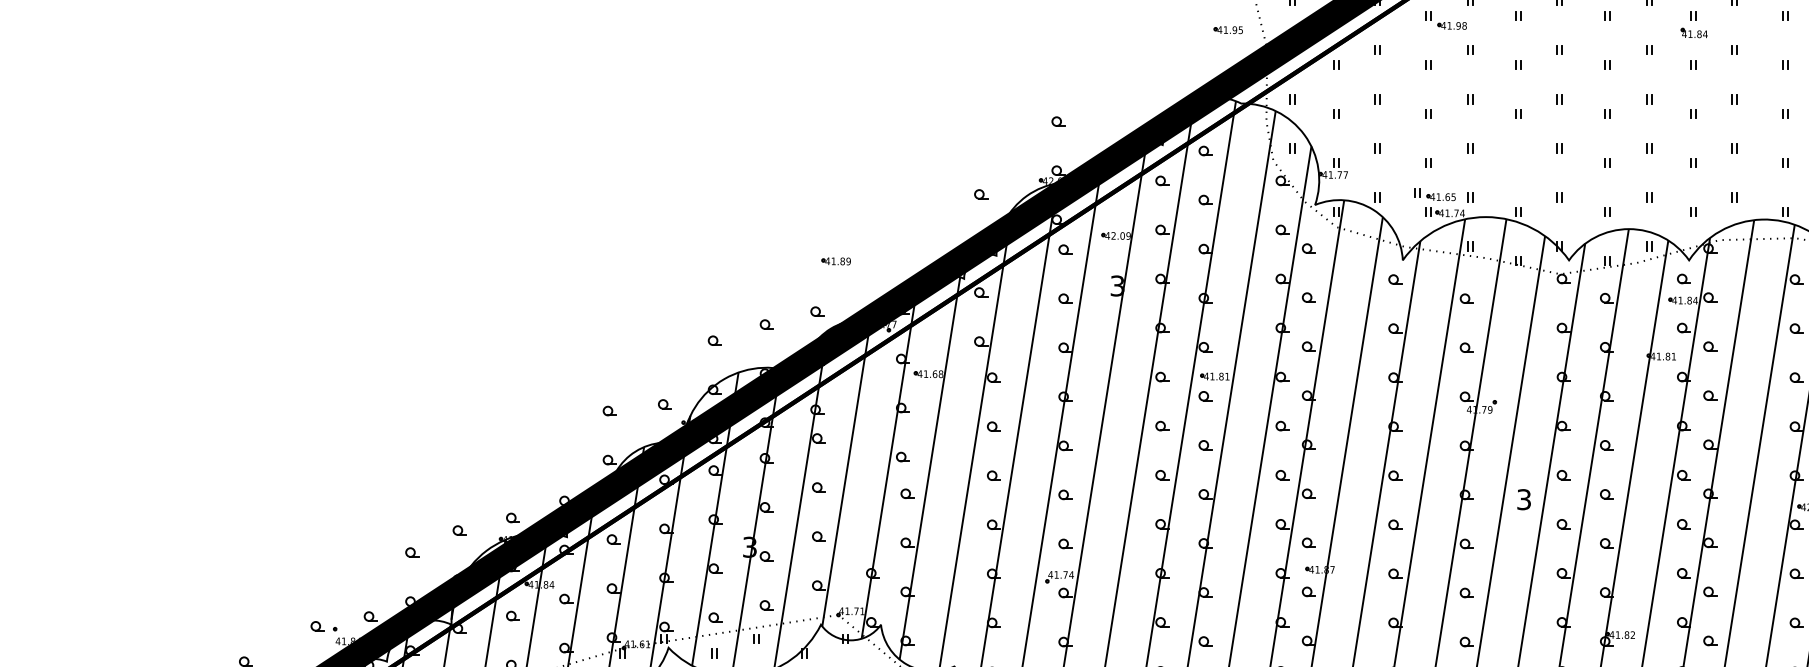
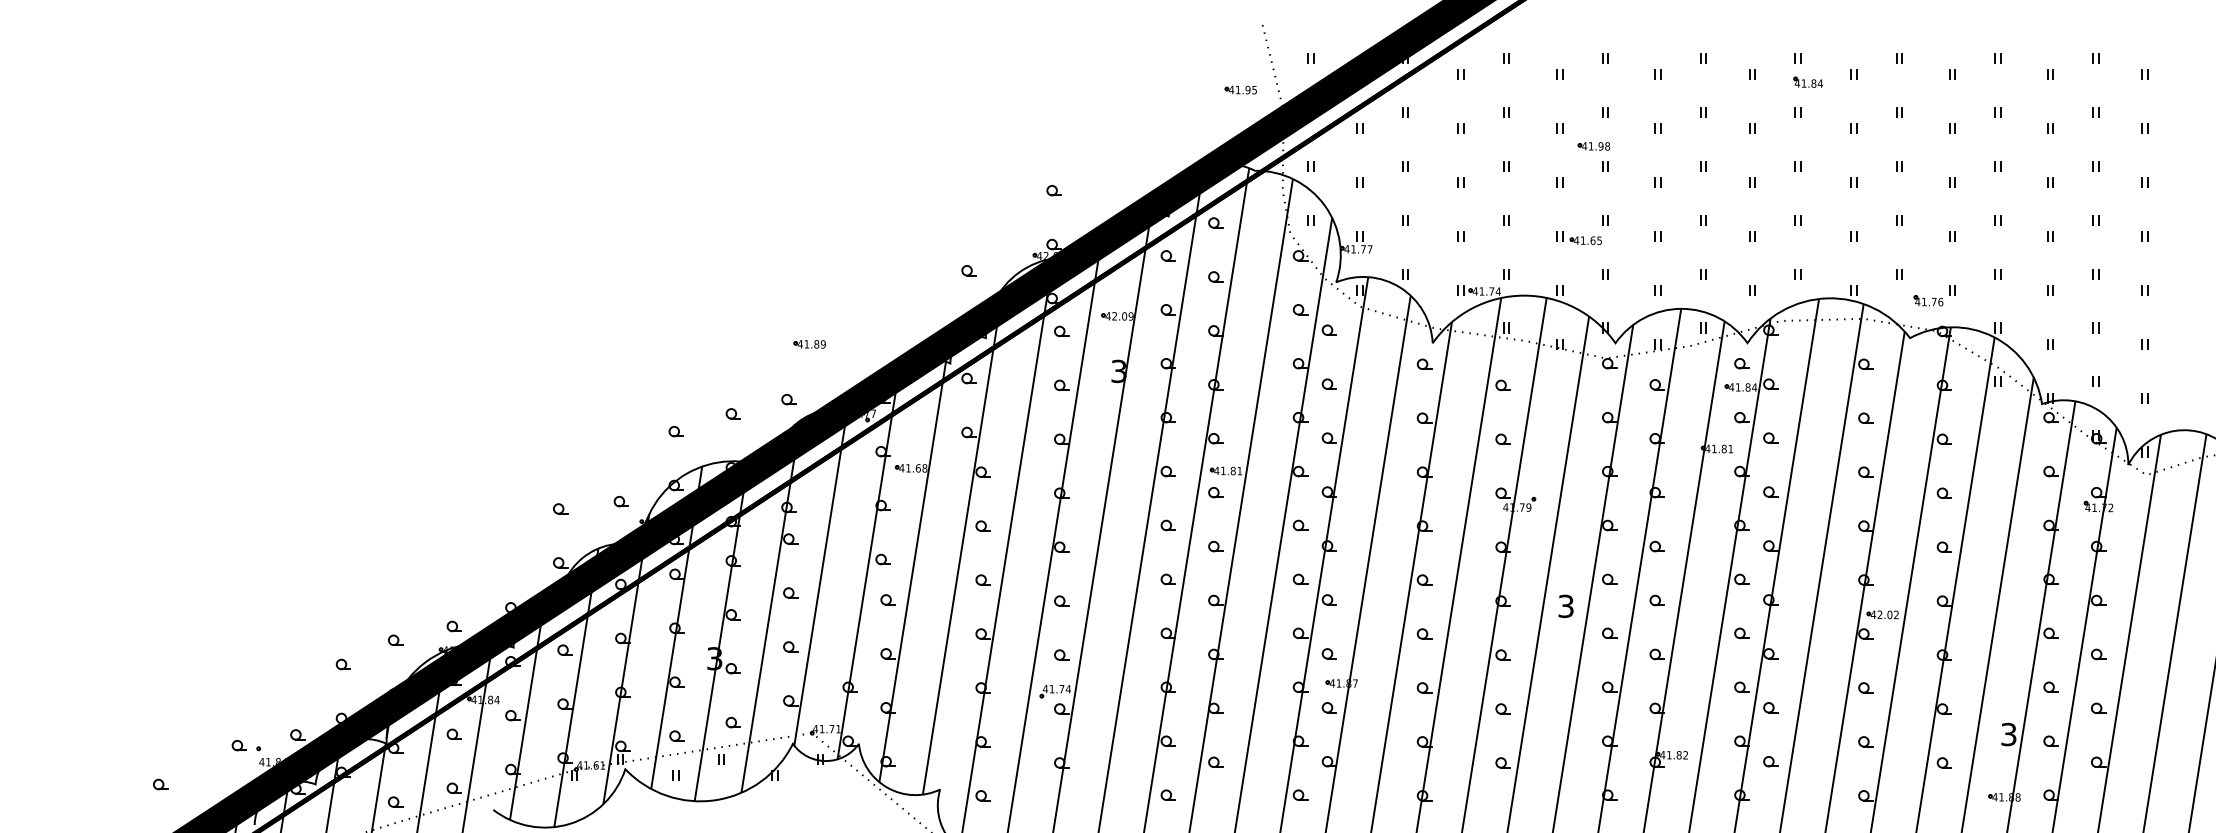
part: (1451, 26) -> (1593, 146), moved
part: (1694, 32) -> (1808, 81), moved
part: (1434, 194) -> (1578, 237), moved

